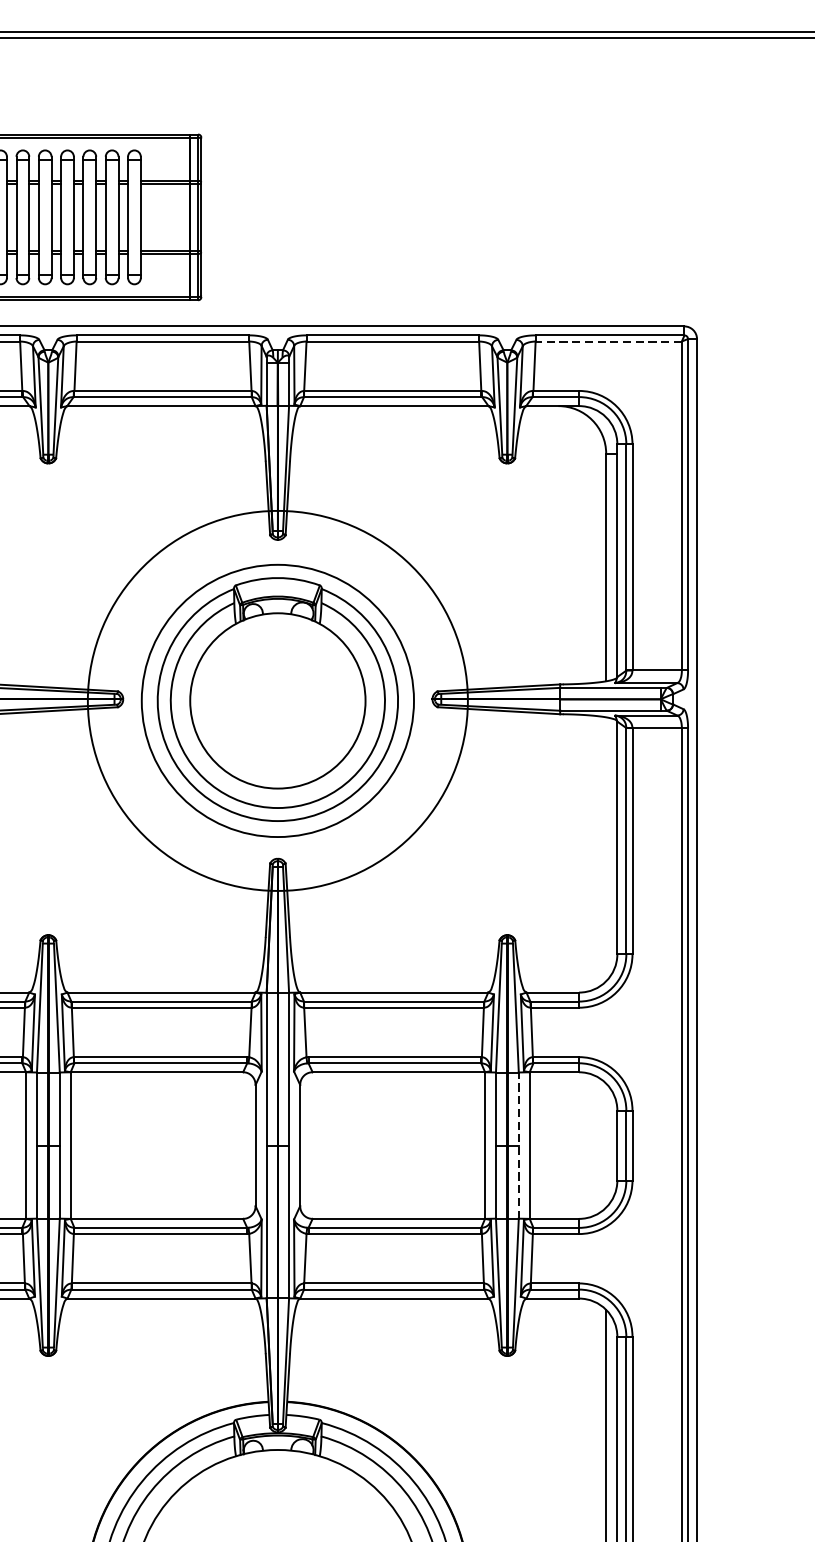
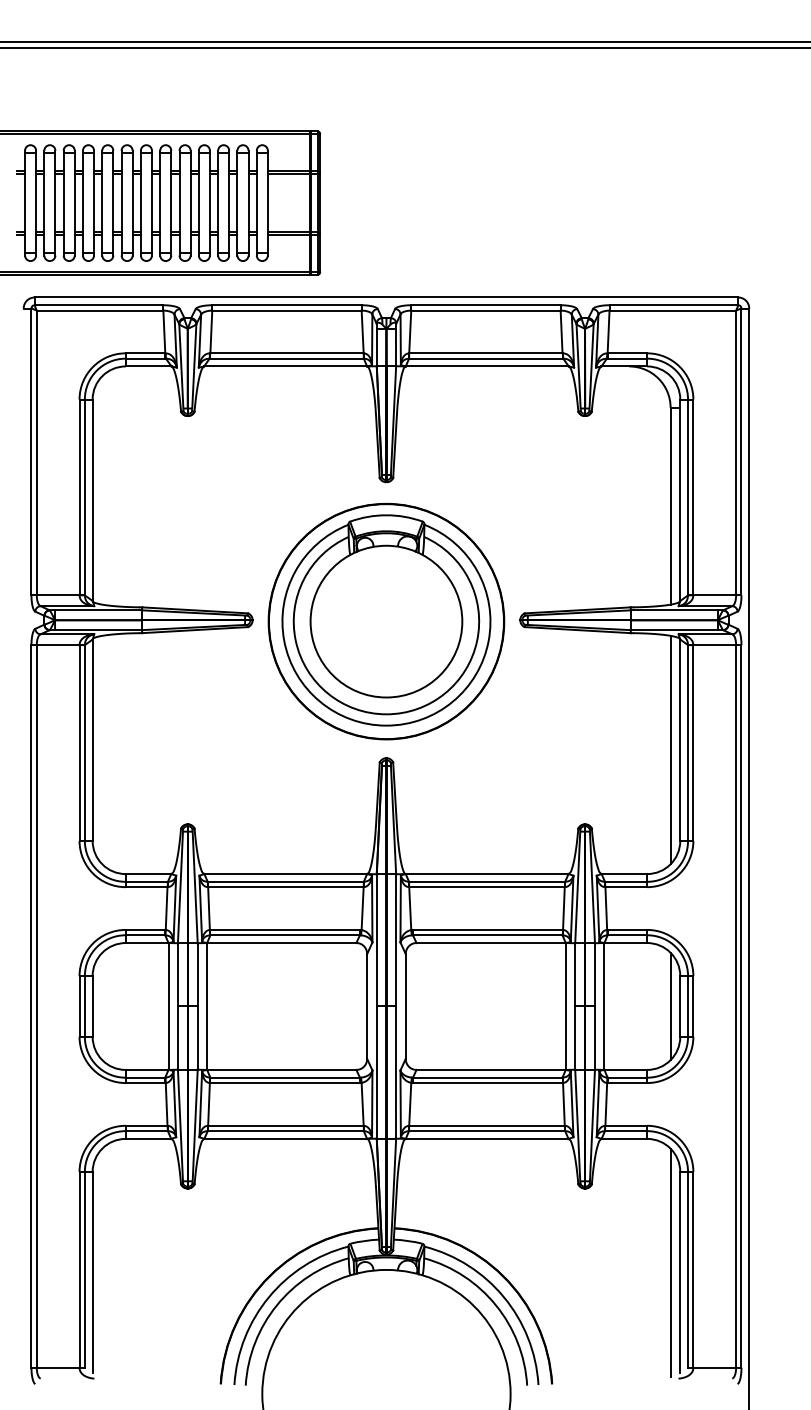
line: (608, 341) -> (672, 310), dashed -> solid
circle: (277, 700) -> (386, 621), size x0.71
line: (606, 848) -> (670, 749), added
line: (518, 1144) -> (594, 1005), dashed -> solid
line: (606, 1145) -> (670, 1006), added

